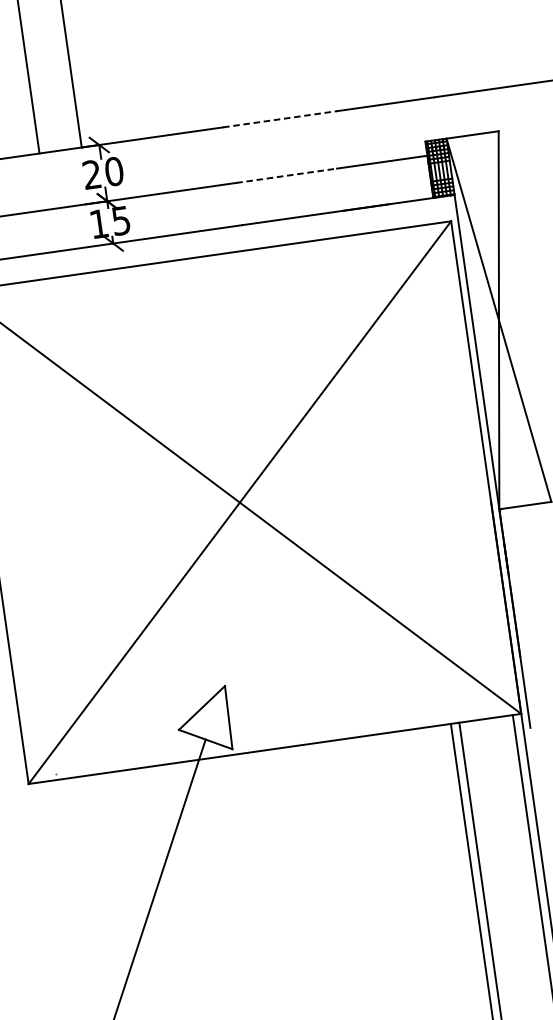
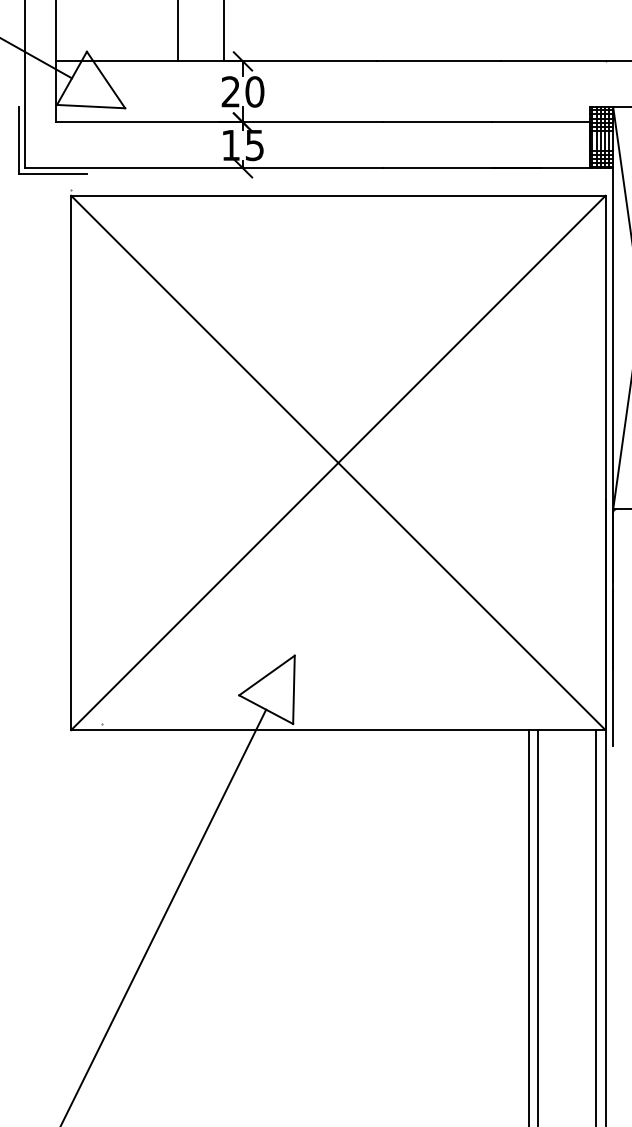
line: (280, 119) -> (439, 61), dashed -> solid
line: (286, 175) -> (437, 122), dashed -> solid

